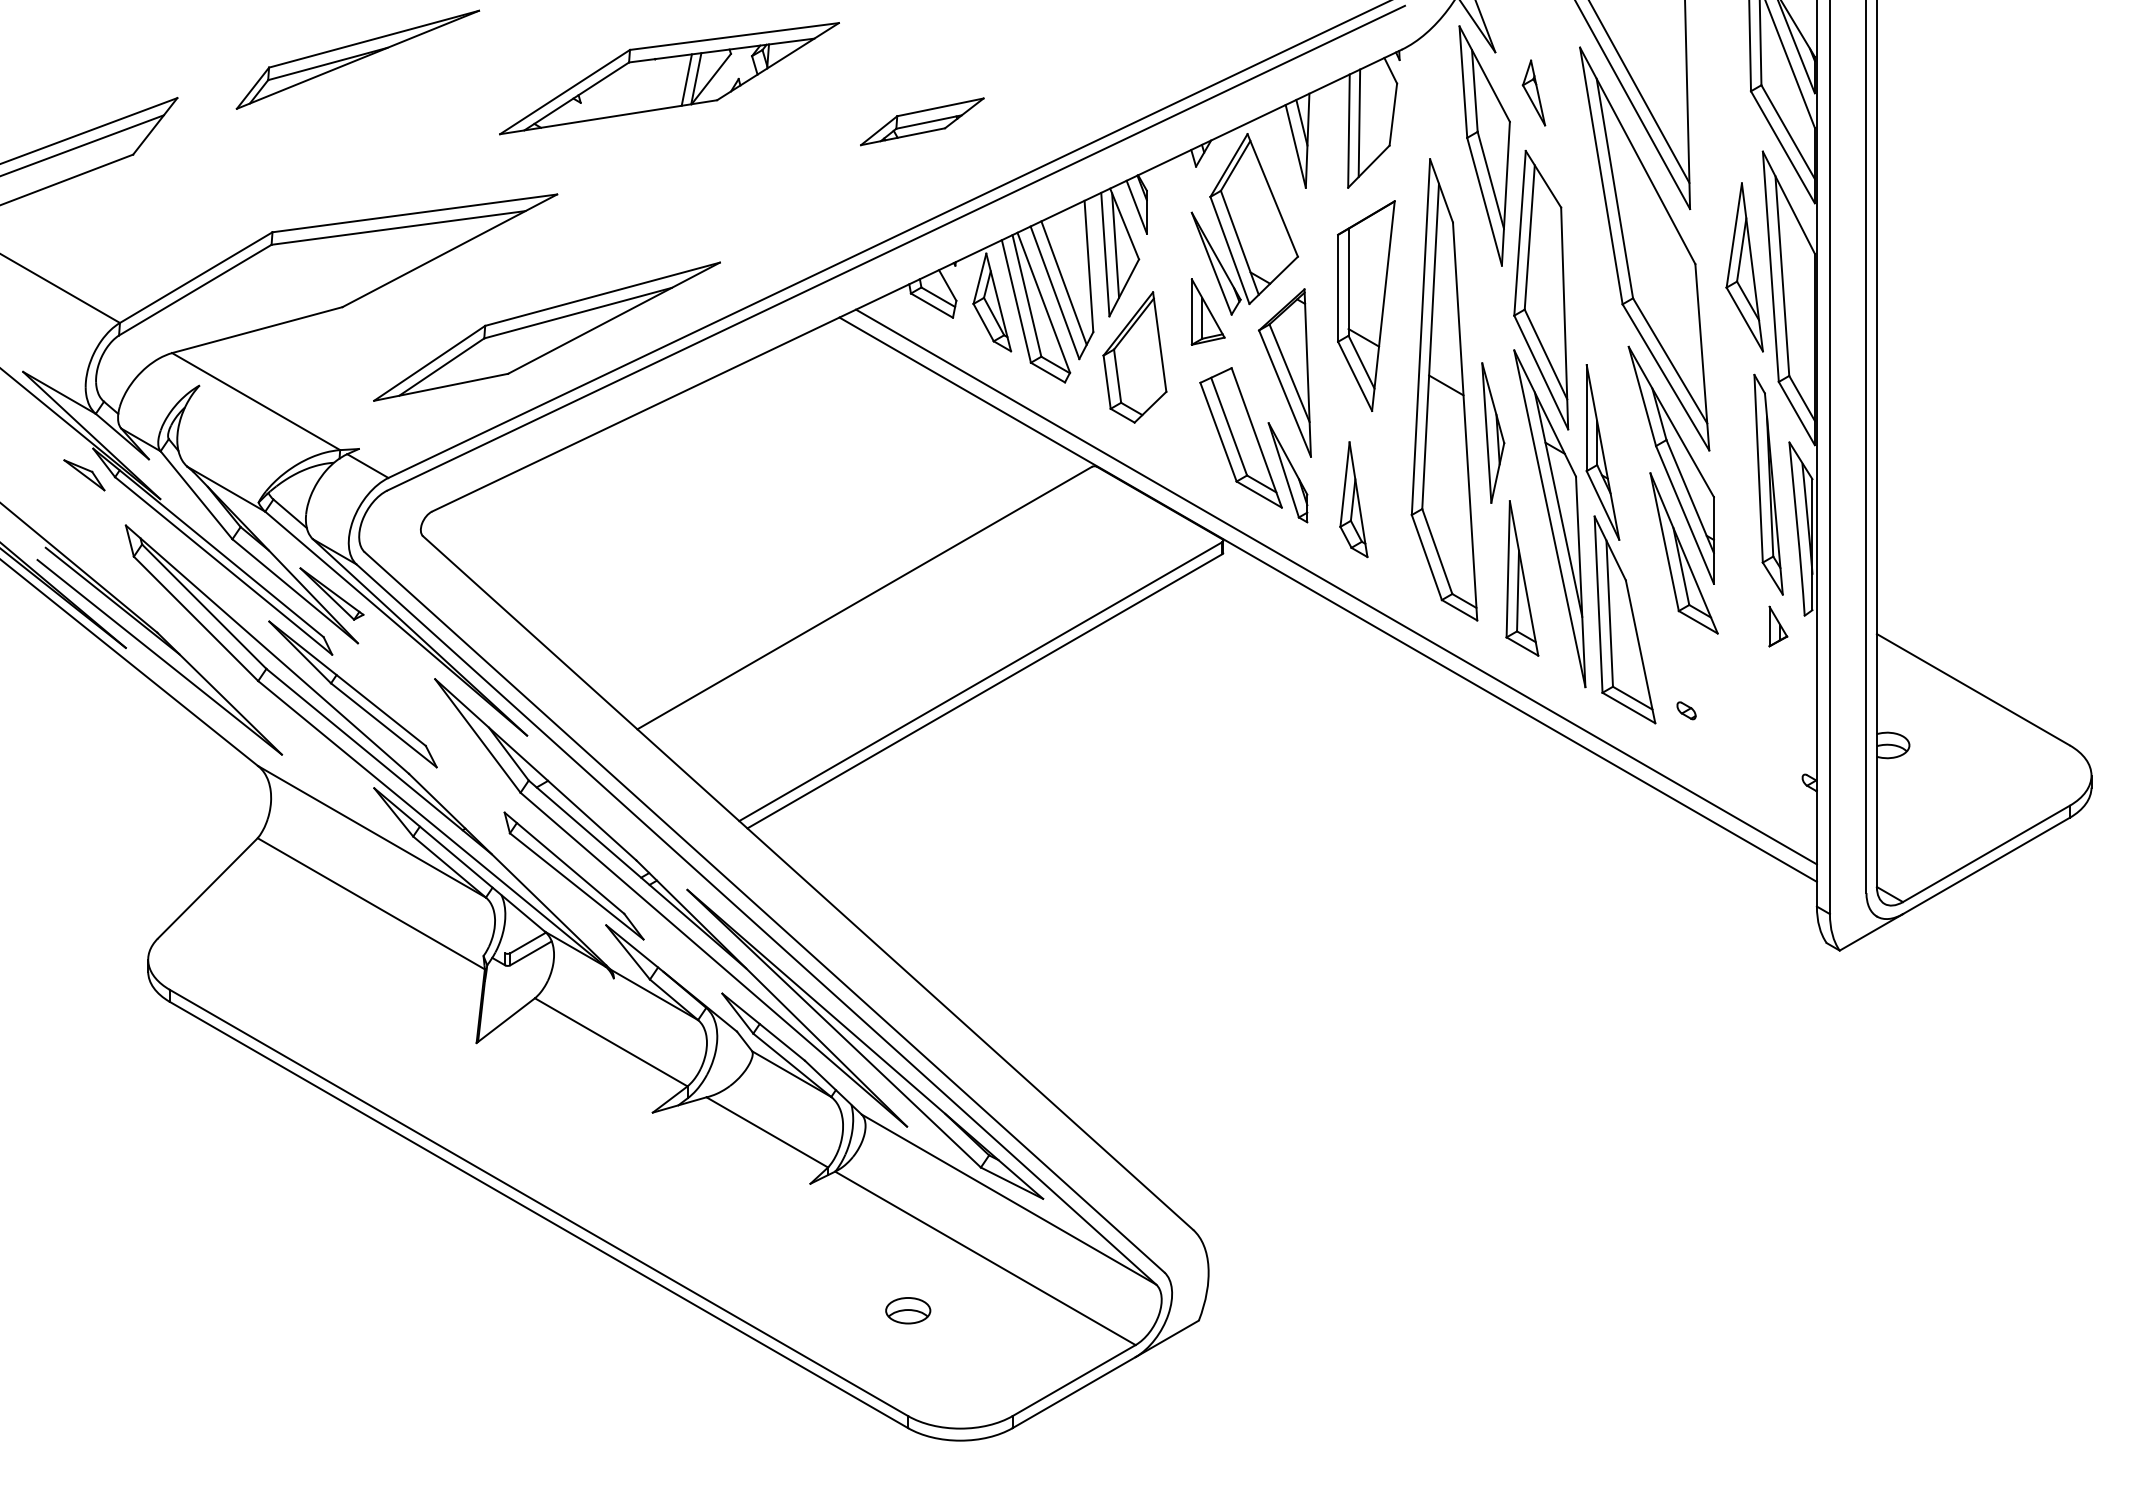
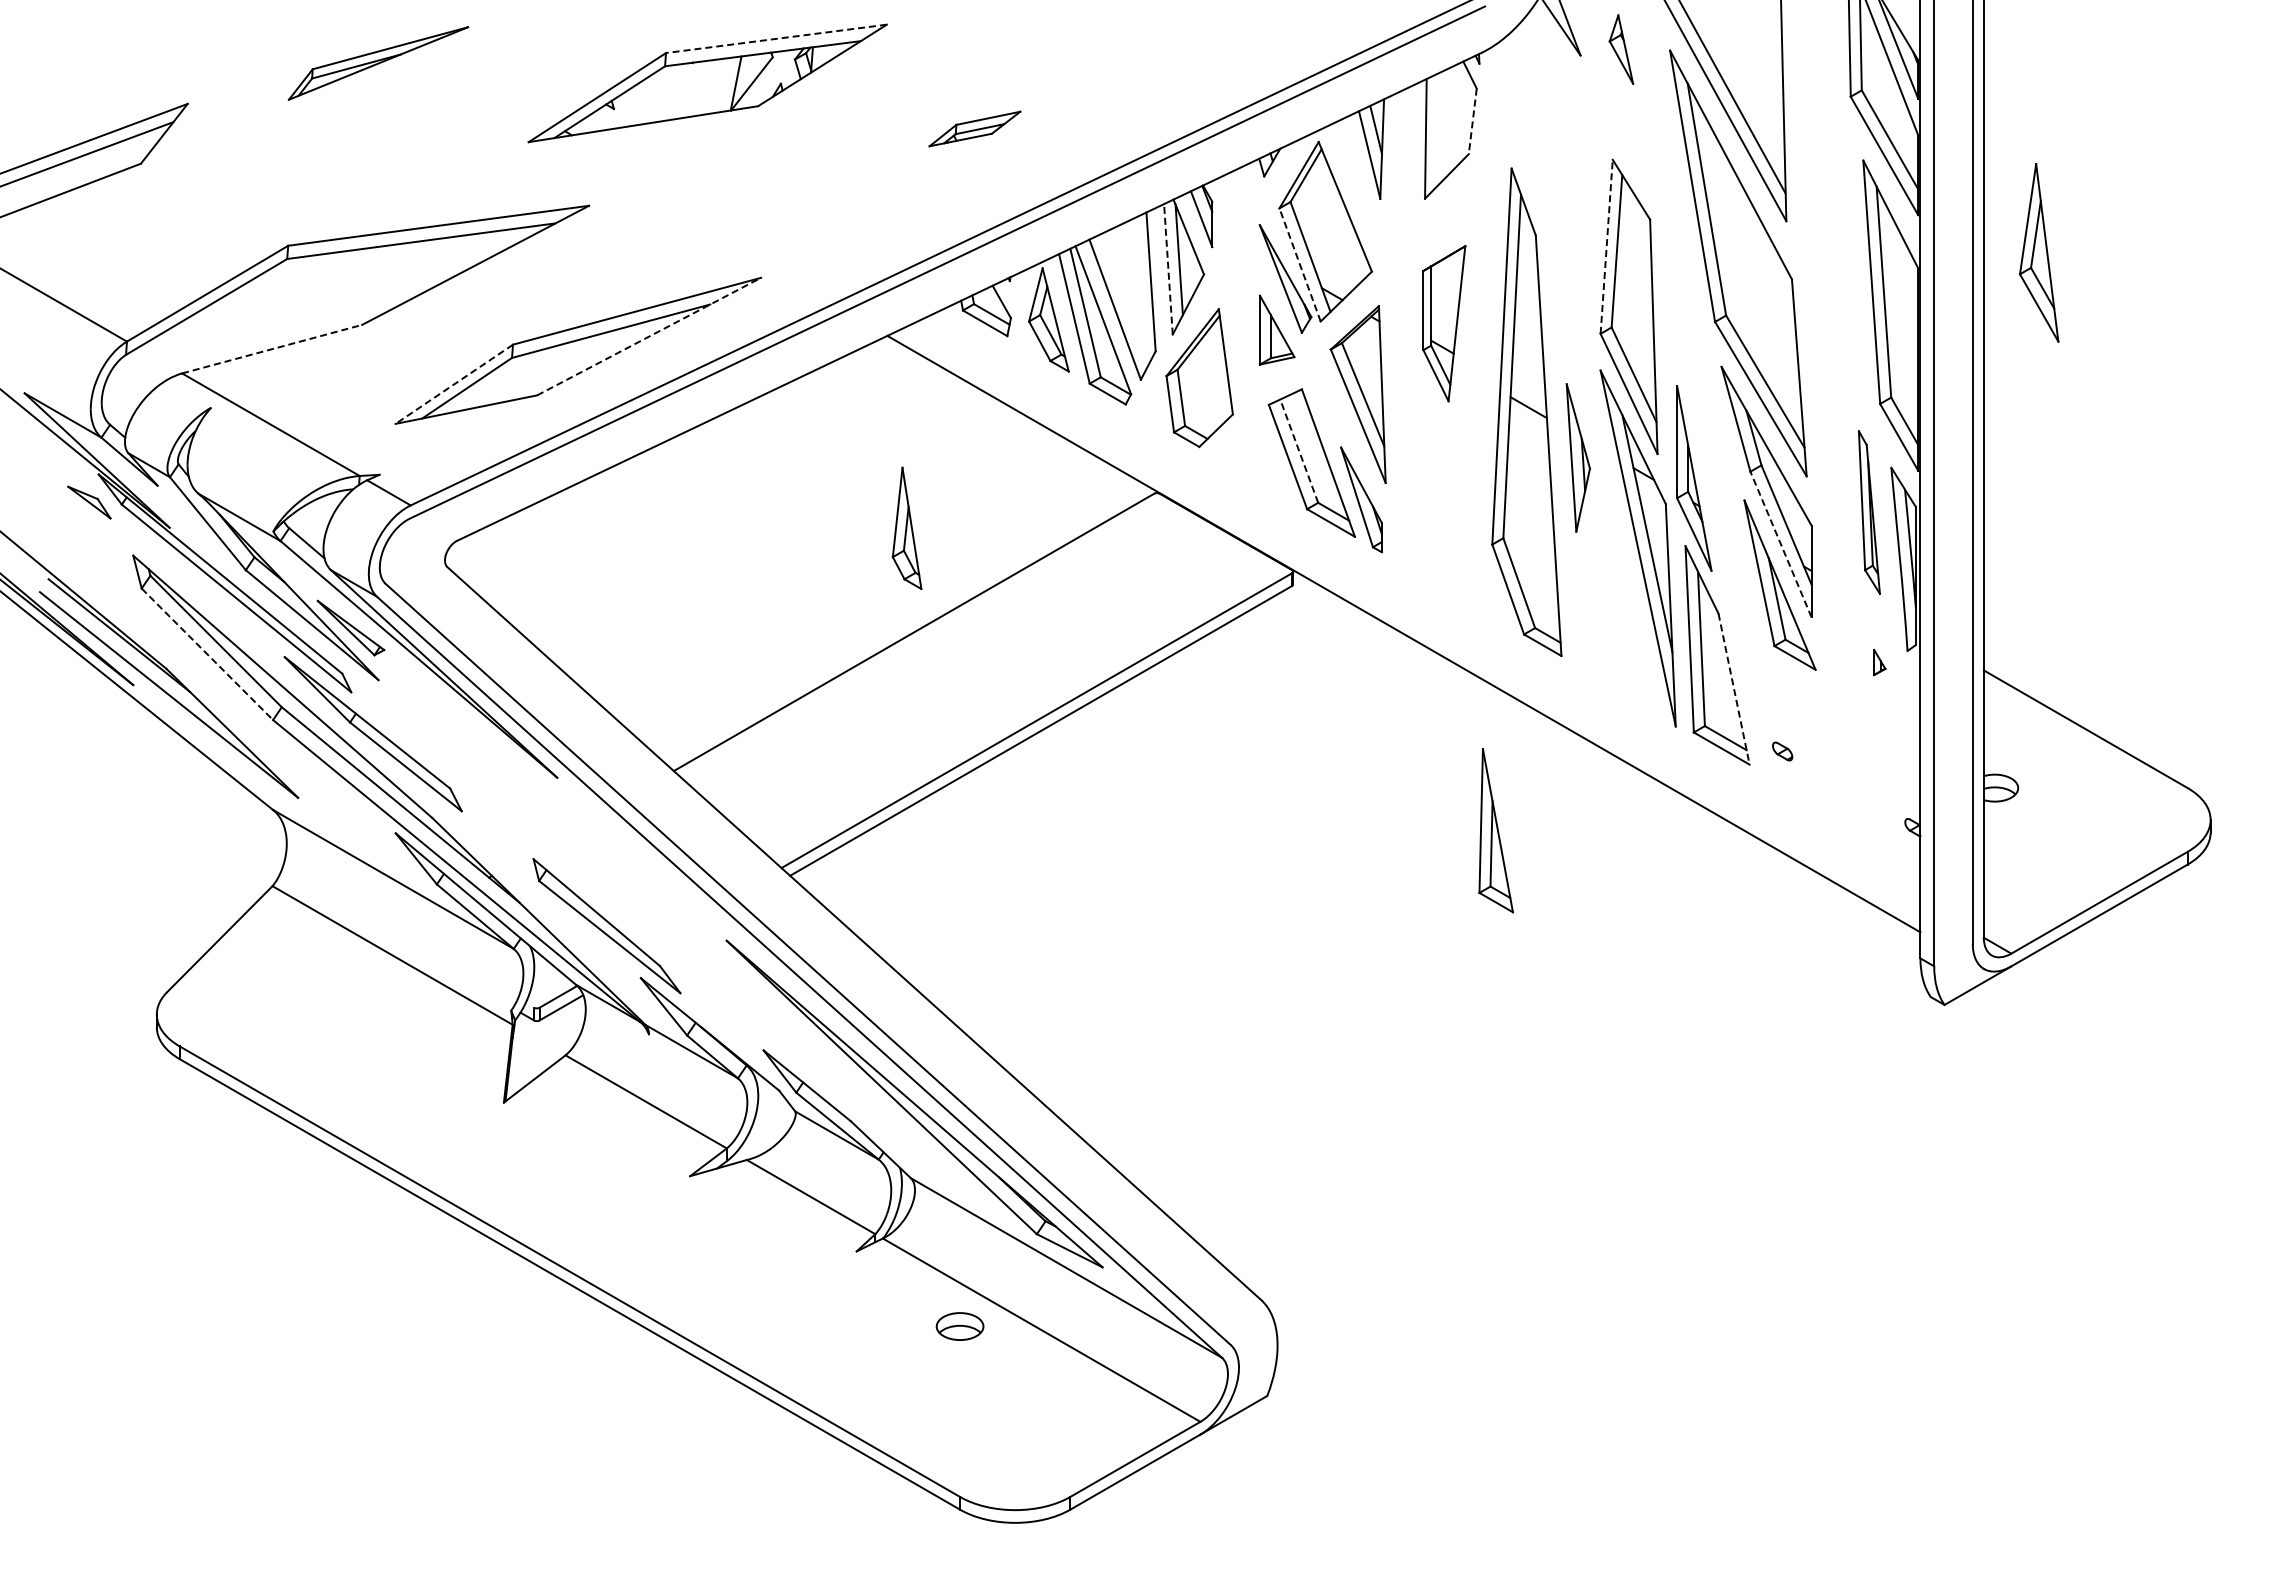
line: (733, 36) -> (775, 38), solid -> dashed
part: (357, 59) -> (378, 63), size x0.7
line: (686, 79) -> (725, 84), removed
part: (1534, 92) -> (1621, 49), moved
line: (1393, 114) -> (1472, 121), solid -> dashed
part: (921, 121) -> (974, 128), size x0.7
line: (1359, 123) -> (1436, 130), removed
part: (1483, 145) -> (1568, 154), removed
line: (1519, 232) -> (1606, 246), solid -> dashed
line: (1229, 250) -> (1299, 264), solid -> dashed
line: (1105, 253) -> (1168, 268), solid -> dashed
part: (1744, 267) -> (2038, 252), moved
line: (1063, 283) -> (1124, 299), removed
part: (1366, 305) -> (1444, 323), size x0.7
line: (614, 318) -> (649, 336), solid -> dashed
line: (257, 330) -> (272, 349), solid -> dashed
line: (429, 363) -> (454, 384), solid -> dashed
line: (1229, 425) -> (1299, 450), solid -> dashed
part: (1768, 484) -> (1869, 512), size x0.7
part: (1353, 499) -> (906, 528), moved
line: (1685, 514) -> (1781, 544), solid -> dashed
part: (1521, 578) -> (1495, 830), moved
line: (1336, 586) -> (1412, 620), removed
line: (196, 619) -> (207, 654), solid -> dashed
part: (1778, 626) -> (1879, 662), size x0.6
line: (1640, 652) -> (1734, 689), solid -> dashed
part: (671, 902) -> (709, 954), removed
part: (907, 1310) -> (959, 1326), moved

